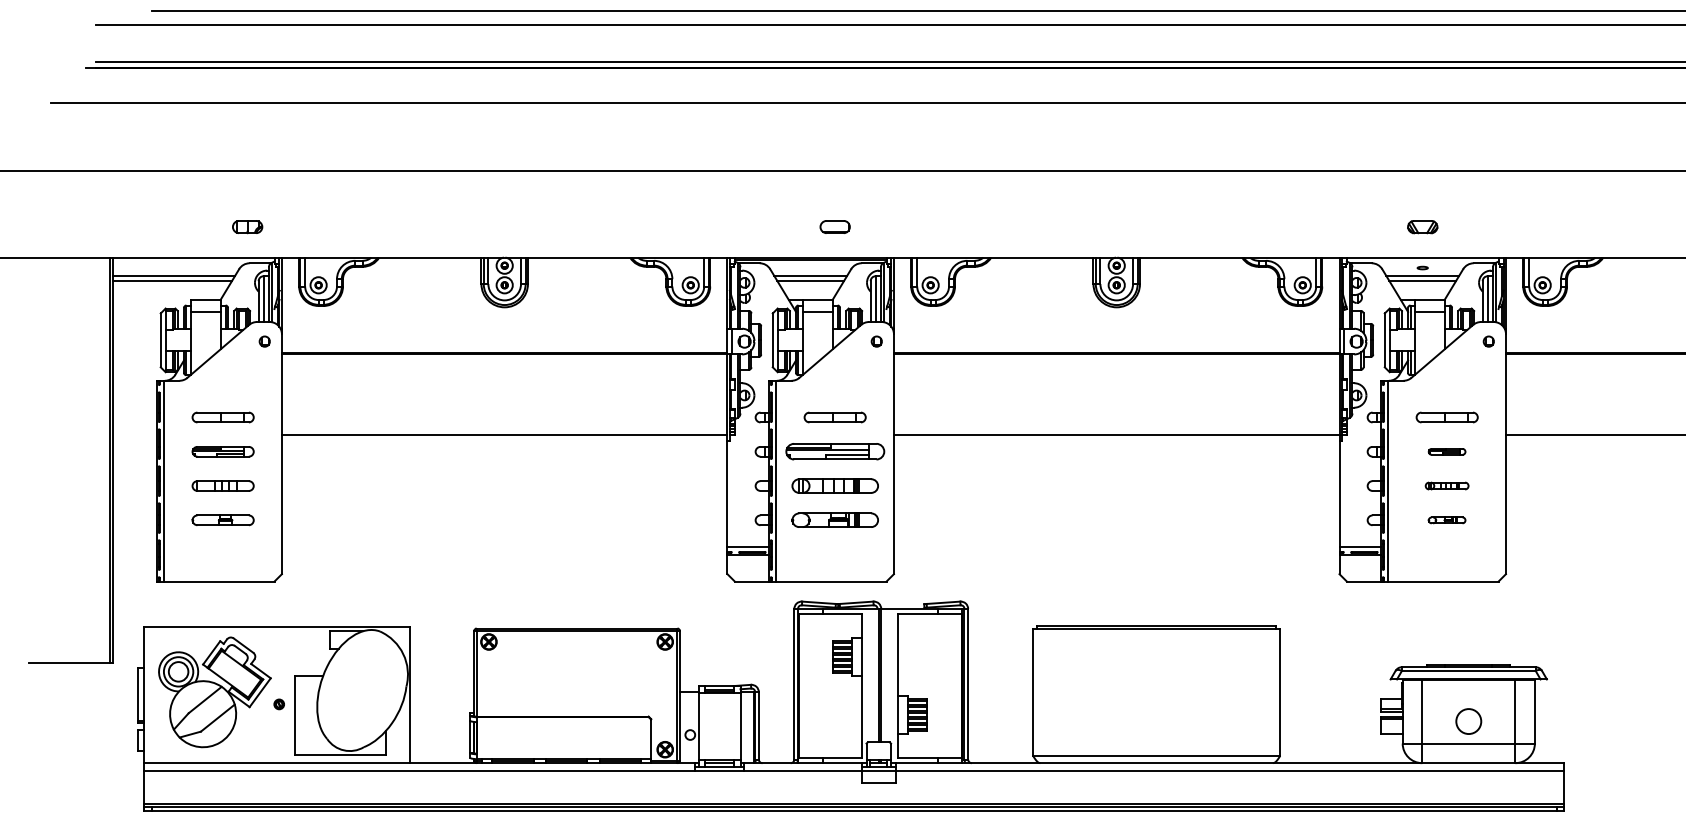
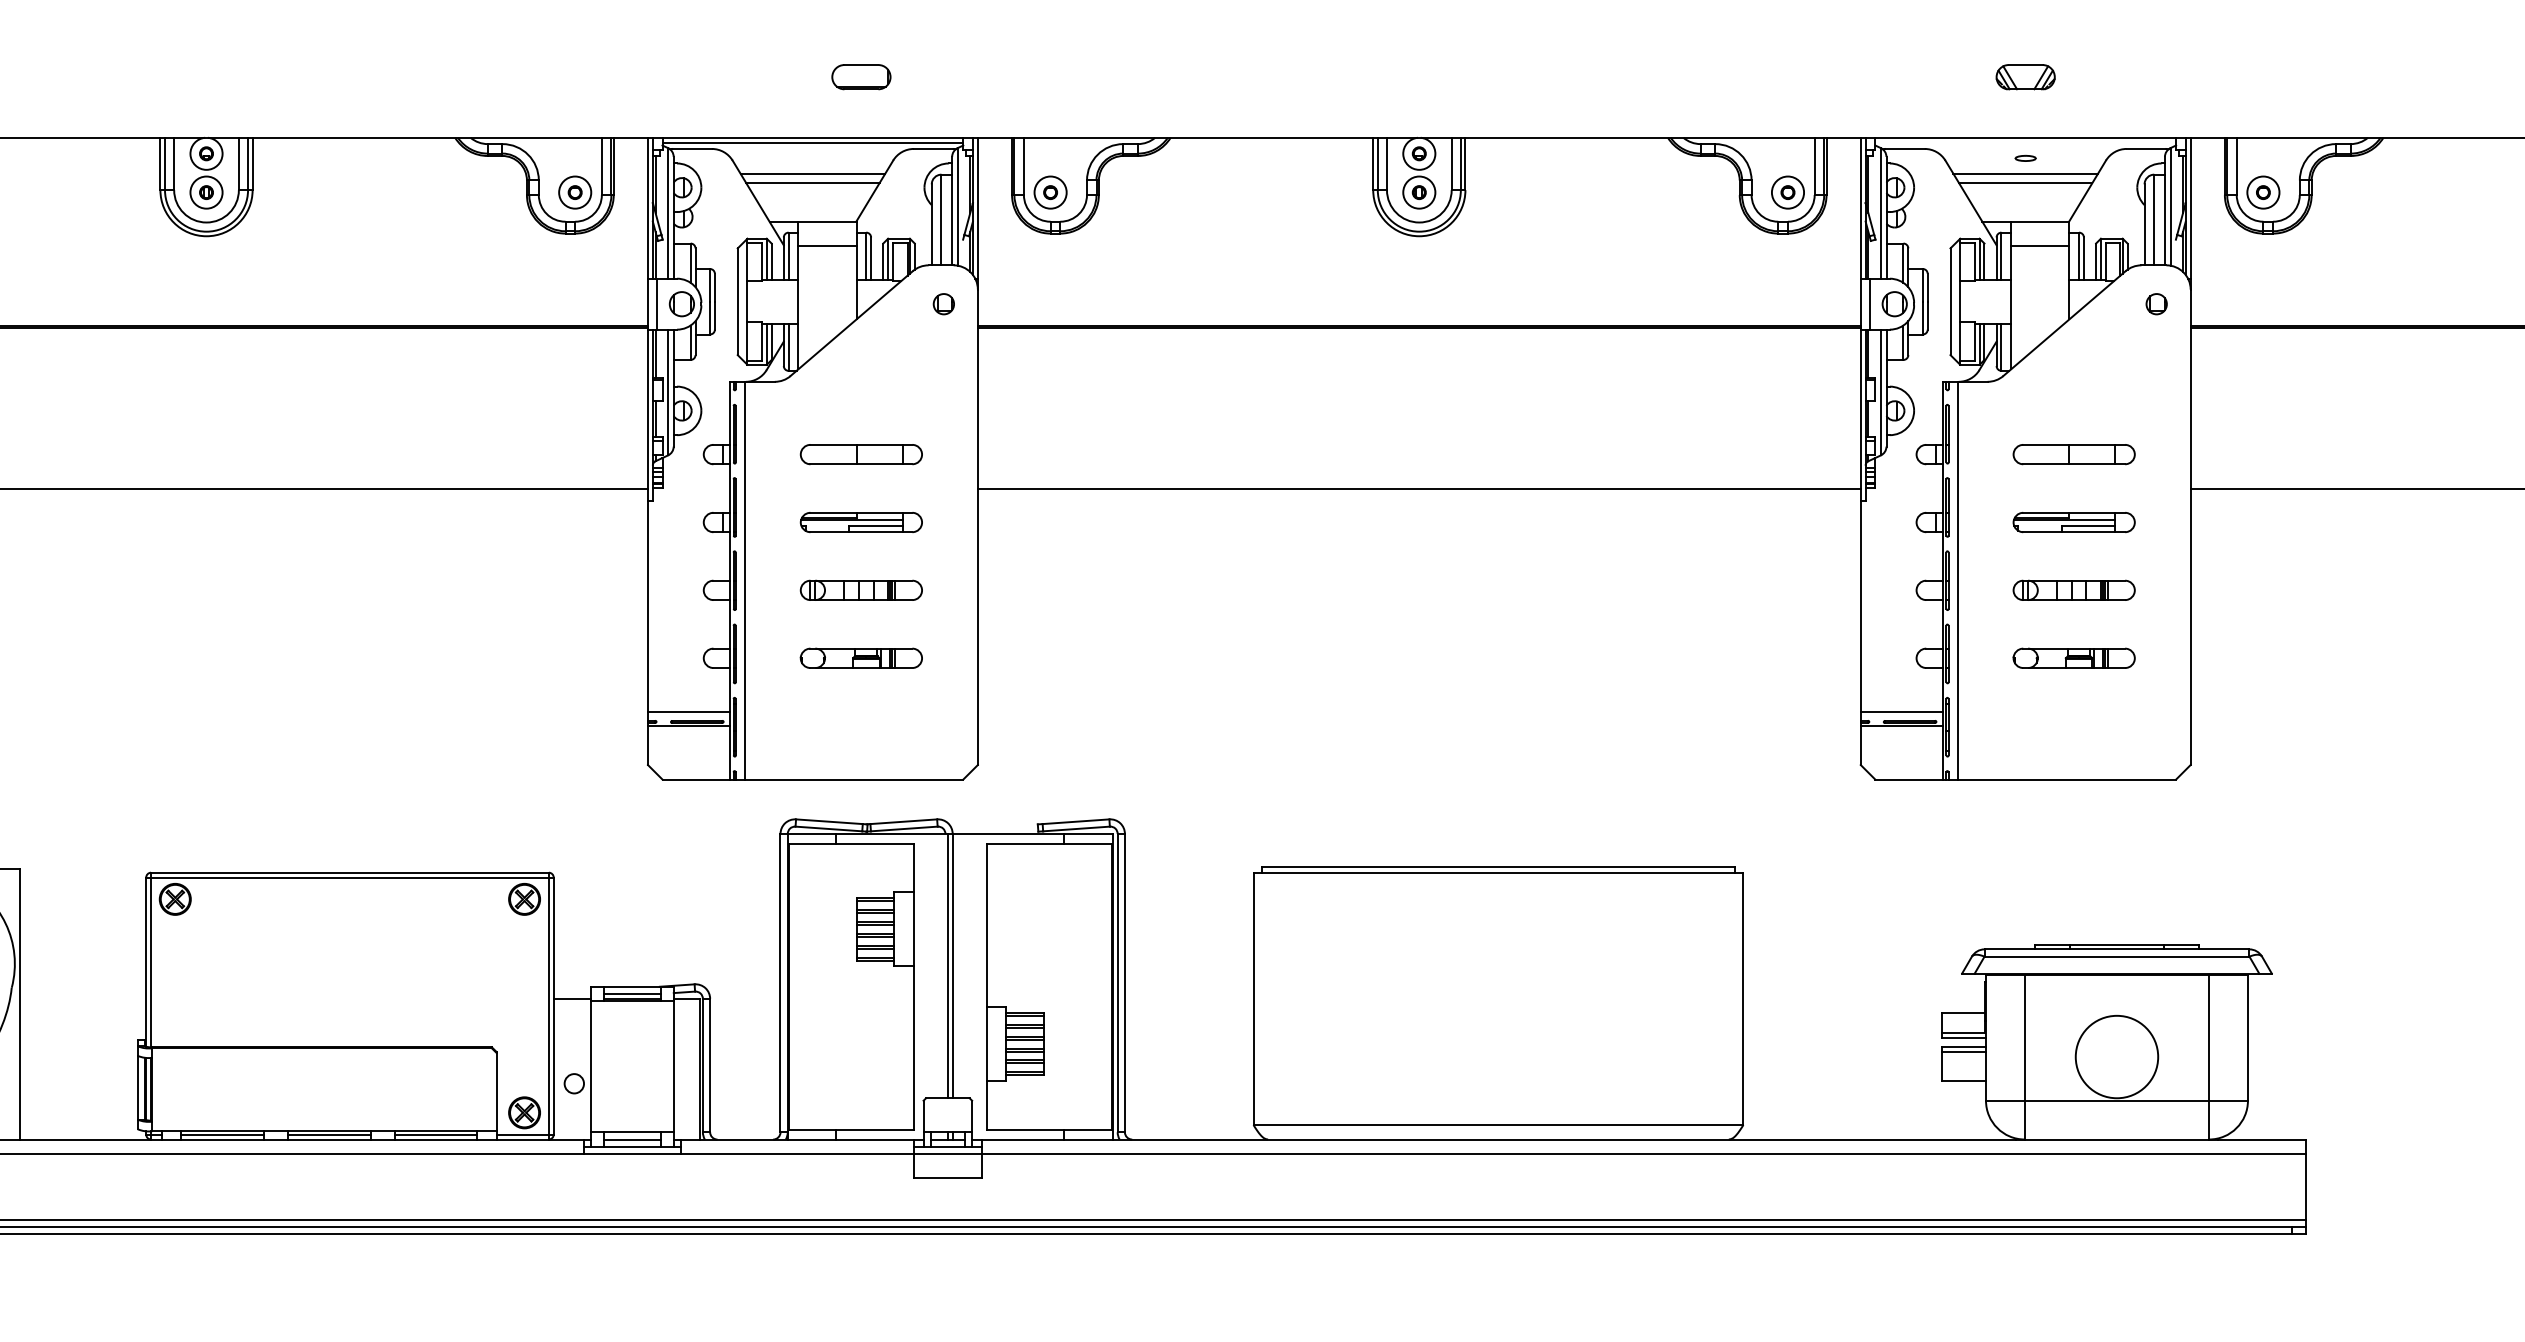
part: (834, 451) -> (860, 521), size x0.62
part: (1446, 451) -> (2072, 521), size x1.67
part: (834, 485) -> (860, 589), size x0.71
part: (1446, 485) -> (2072, 589), size x1.43
part: (834, 520) -> (860, 658), size x0.71
part: (1446, 520) -> (2072, 658), size x1.67
circle: (1468, 721) -> (2116, 1056), size x1.67

